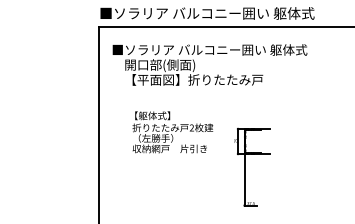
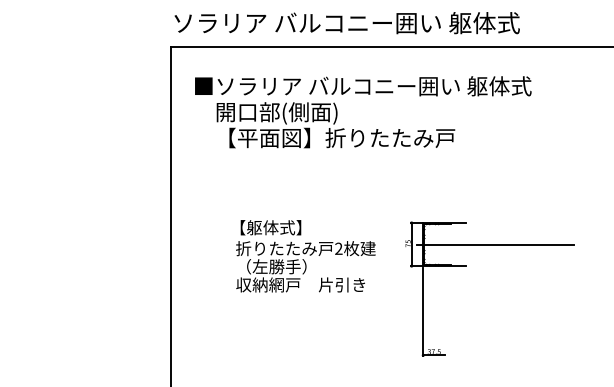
text: (207, 13) -> (358, 23), ■ソラリア バルコニー囲い 躯体式 -> ソラリア バルコニー囲い 躯体式
text: (172, 132) -> (305, 256), moved
line: (286, 141) -> (495, 244), added

